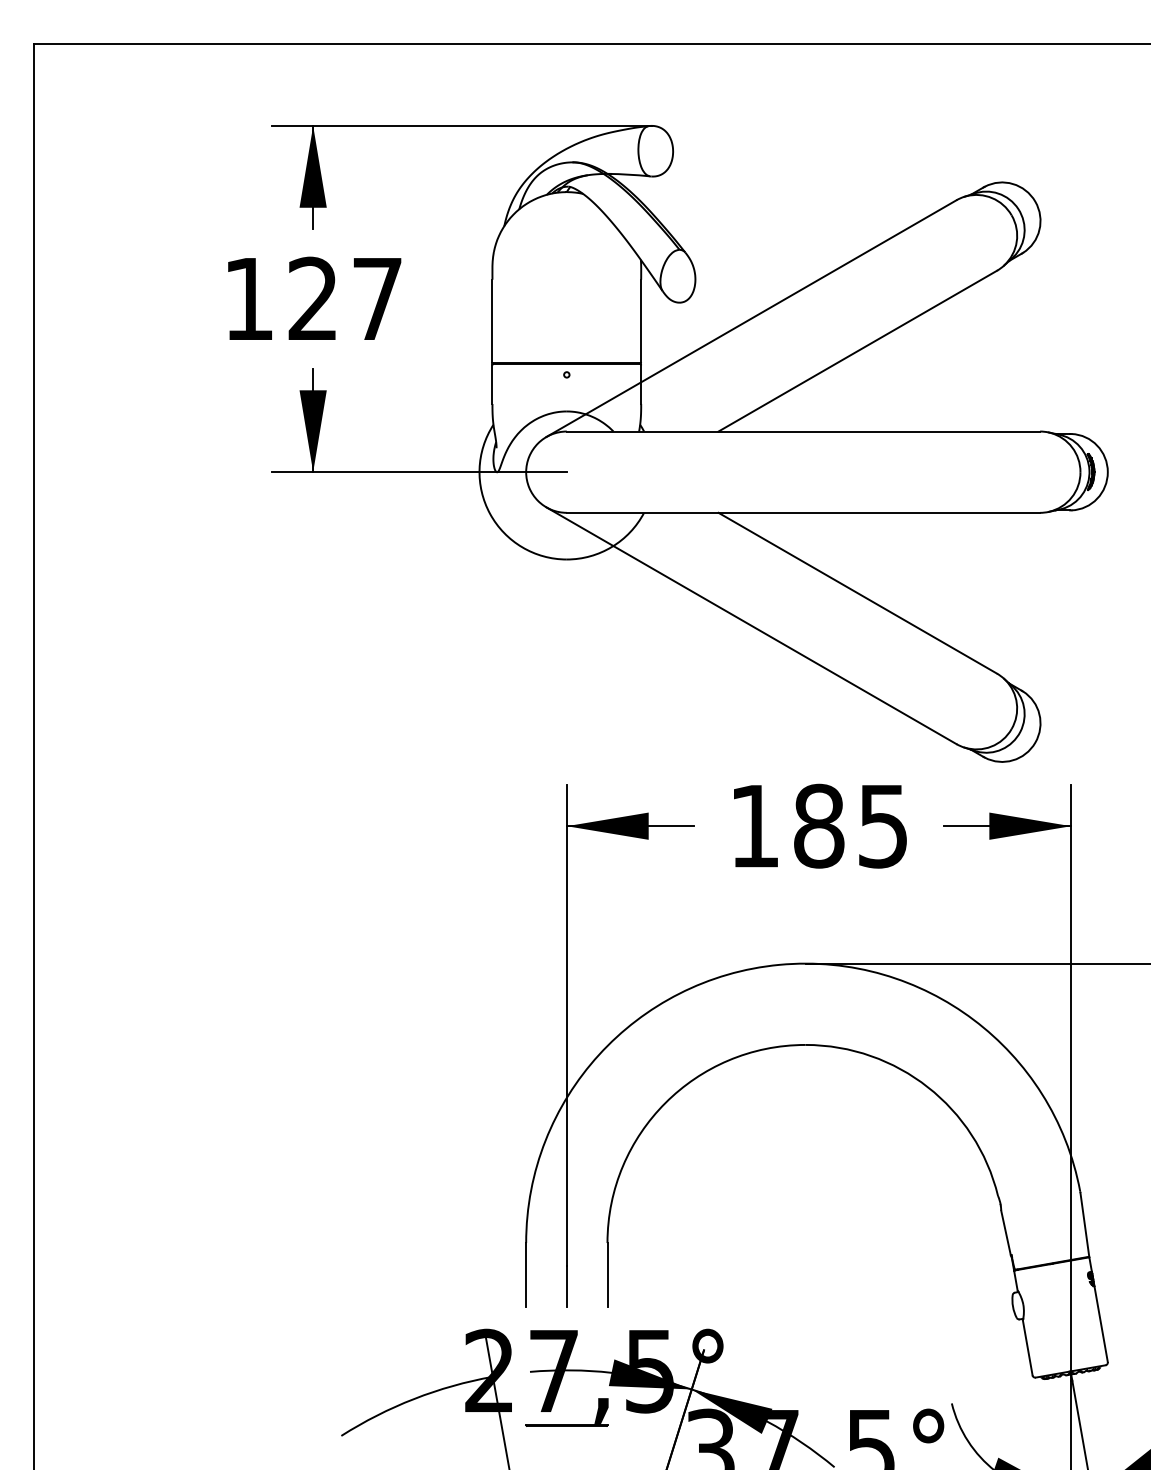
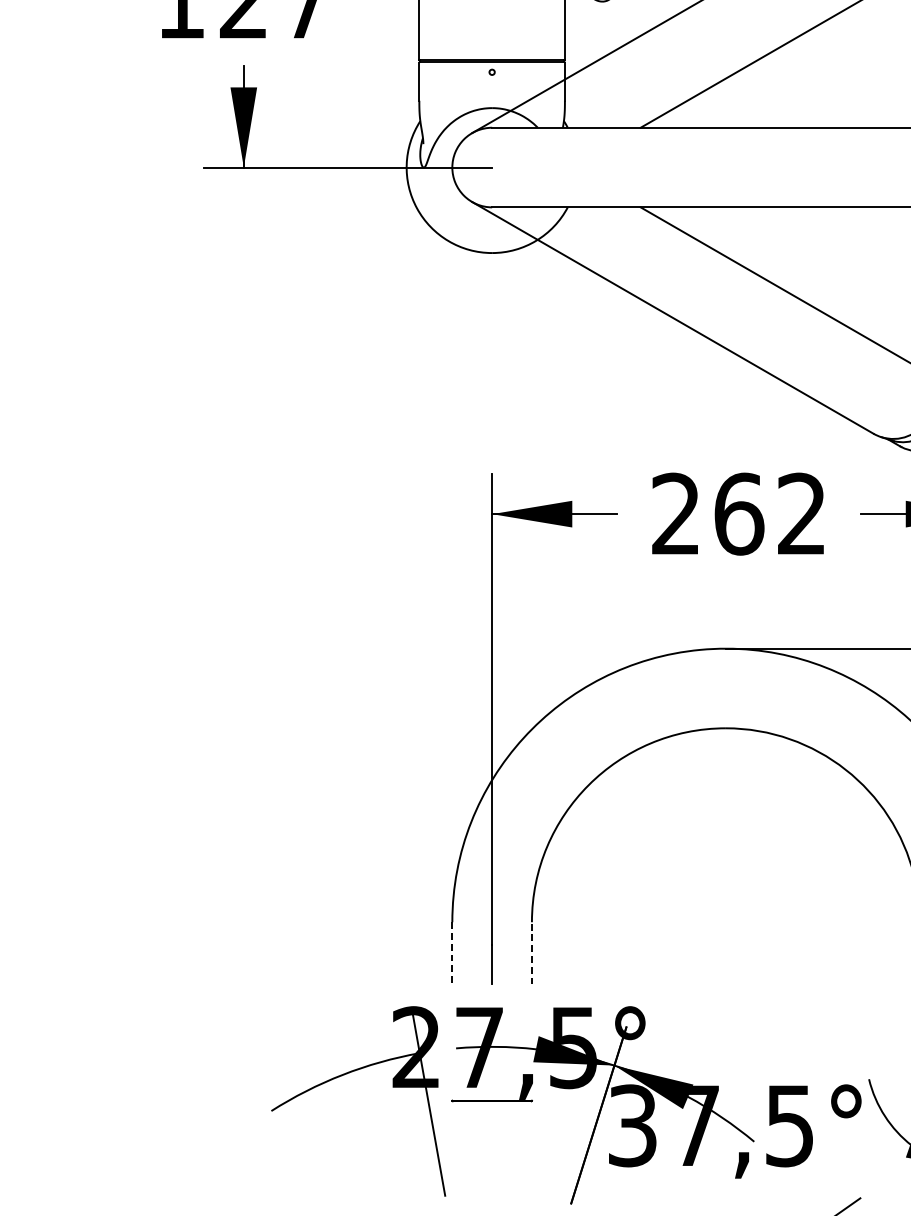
text: (818, 825) -> (738, 513), 185 -> 262
line: (526, 1274) -> (452, 953), solid -> dashed
line: (607, 1274) -> (531, 953), solid -> dashed

